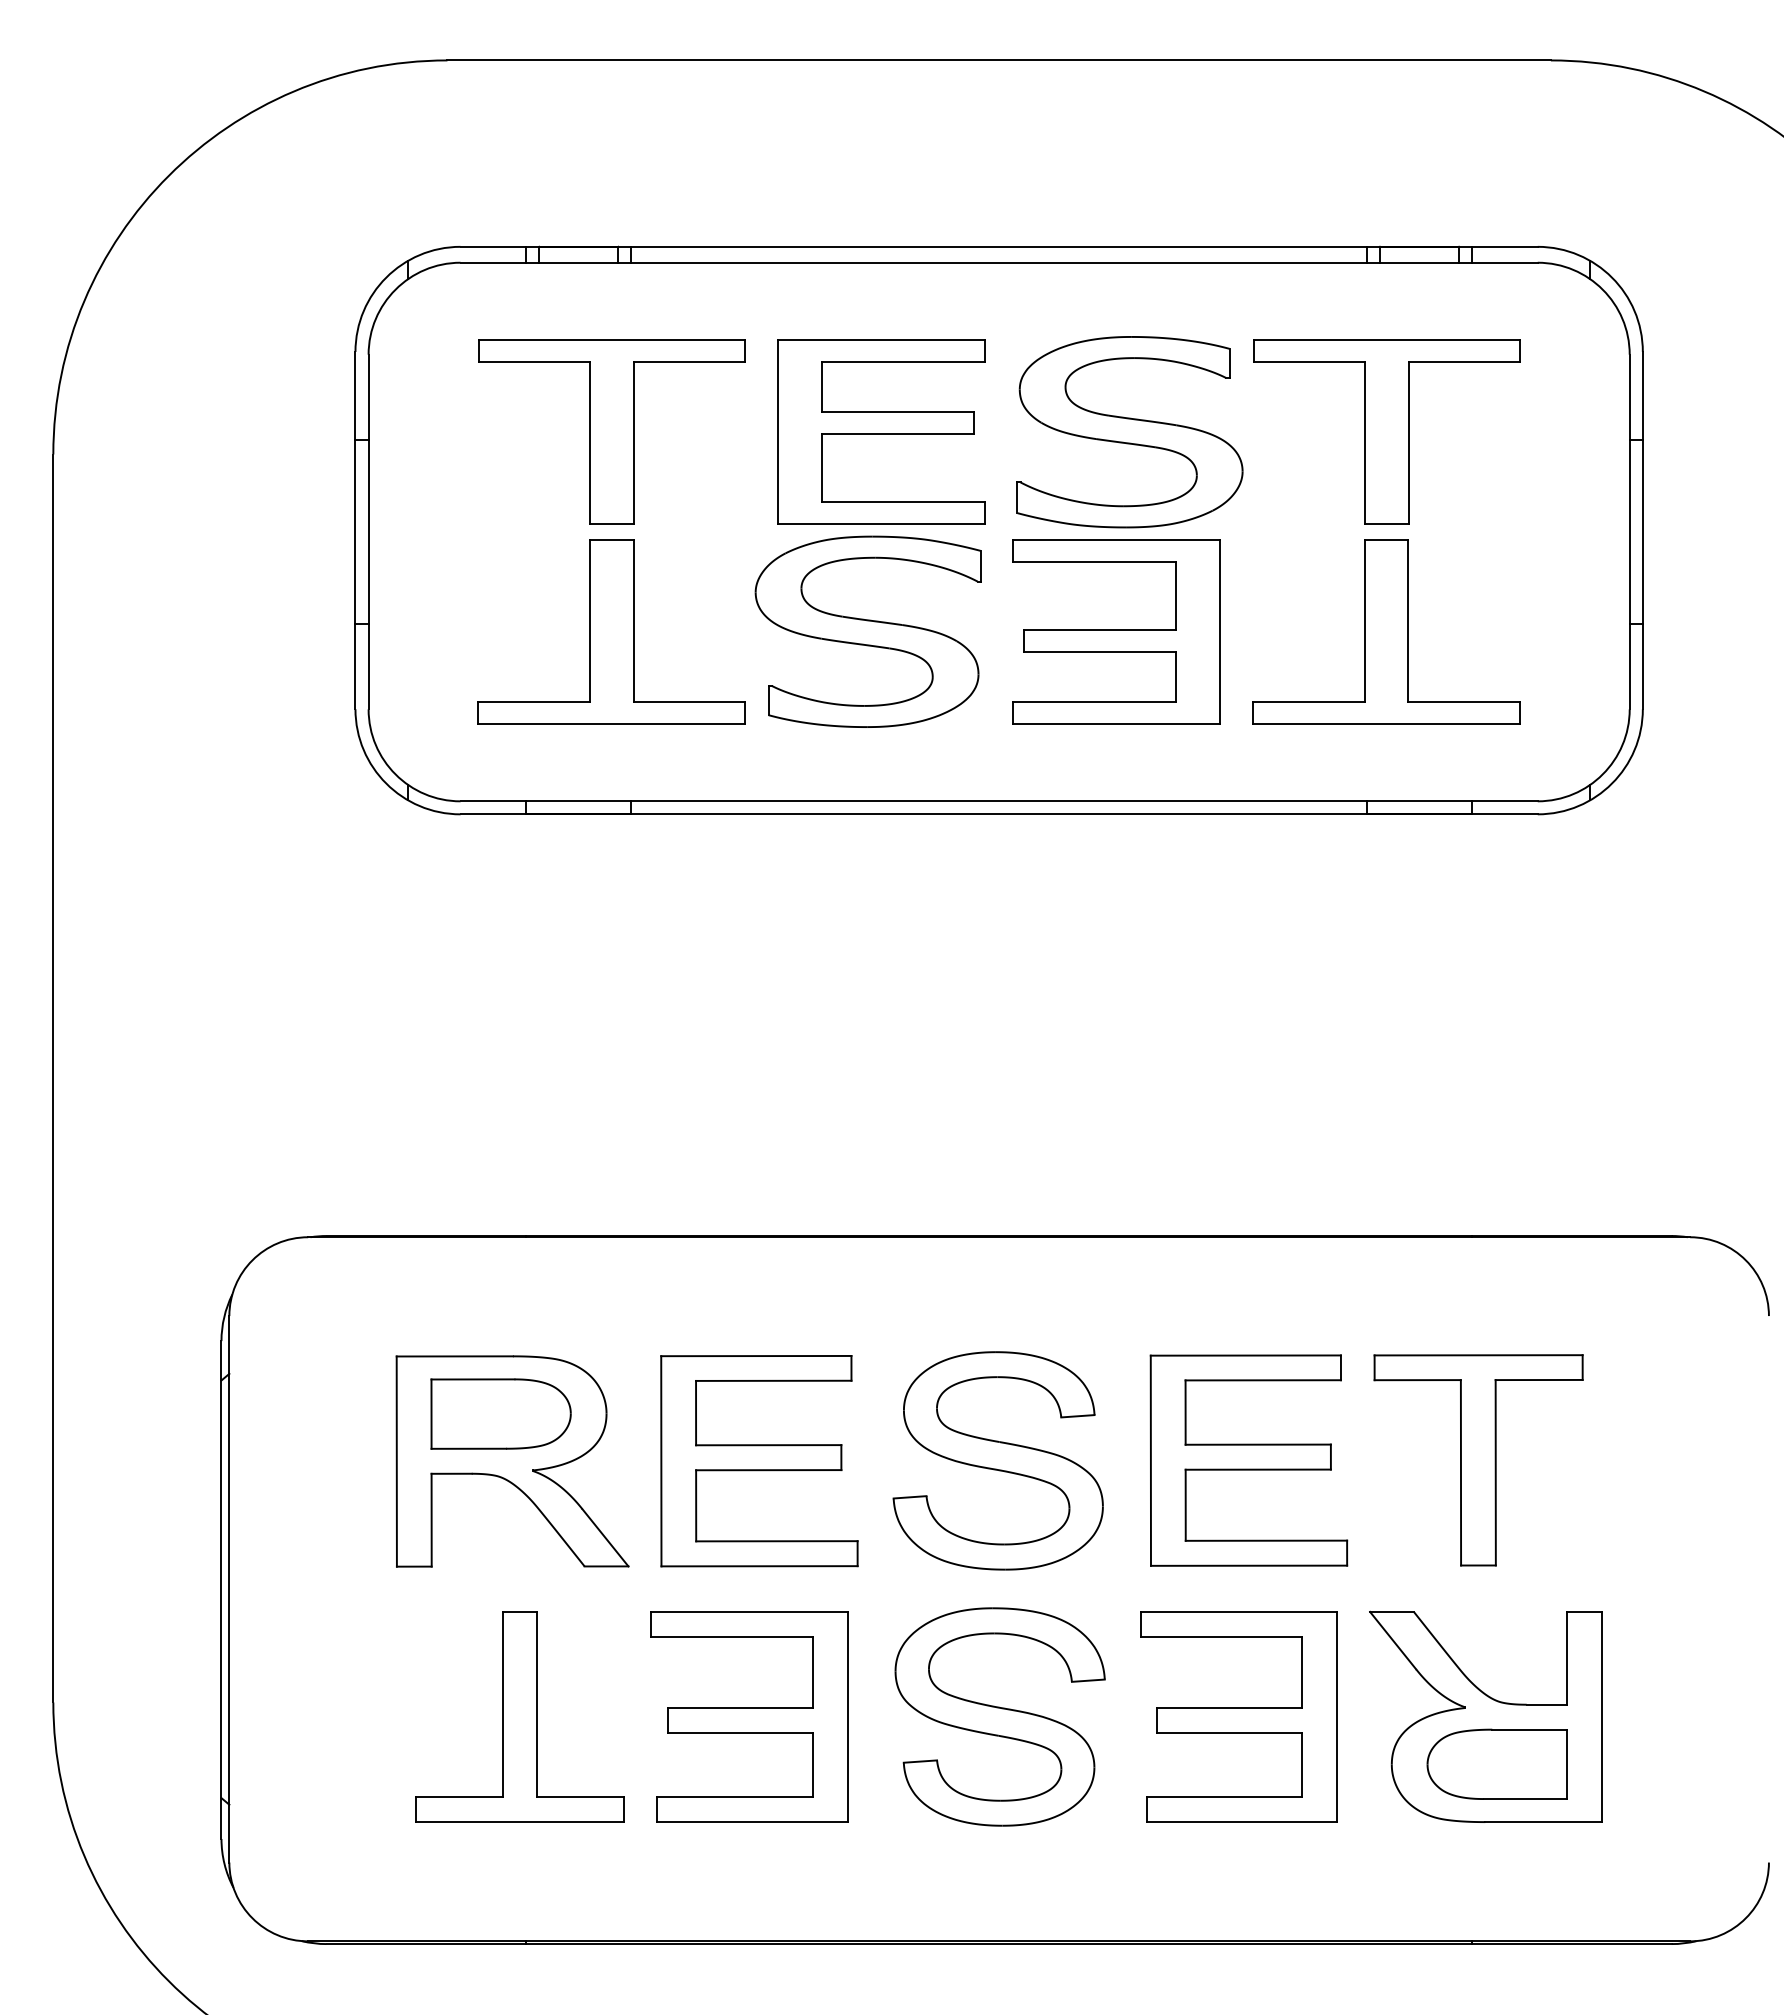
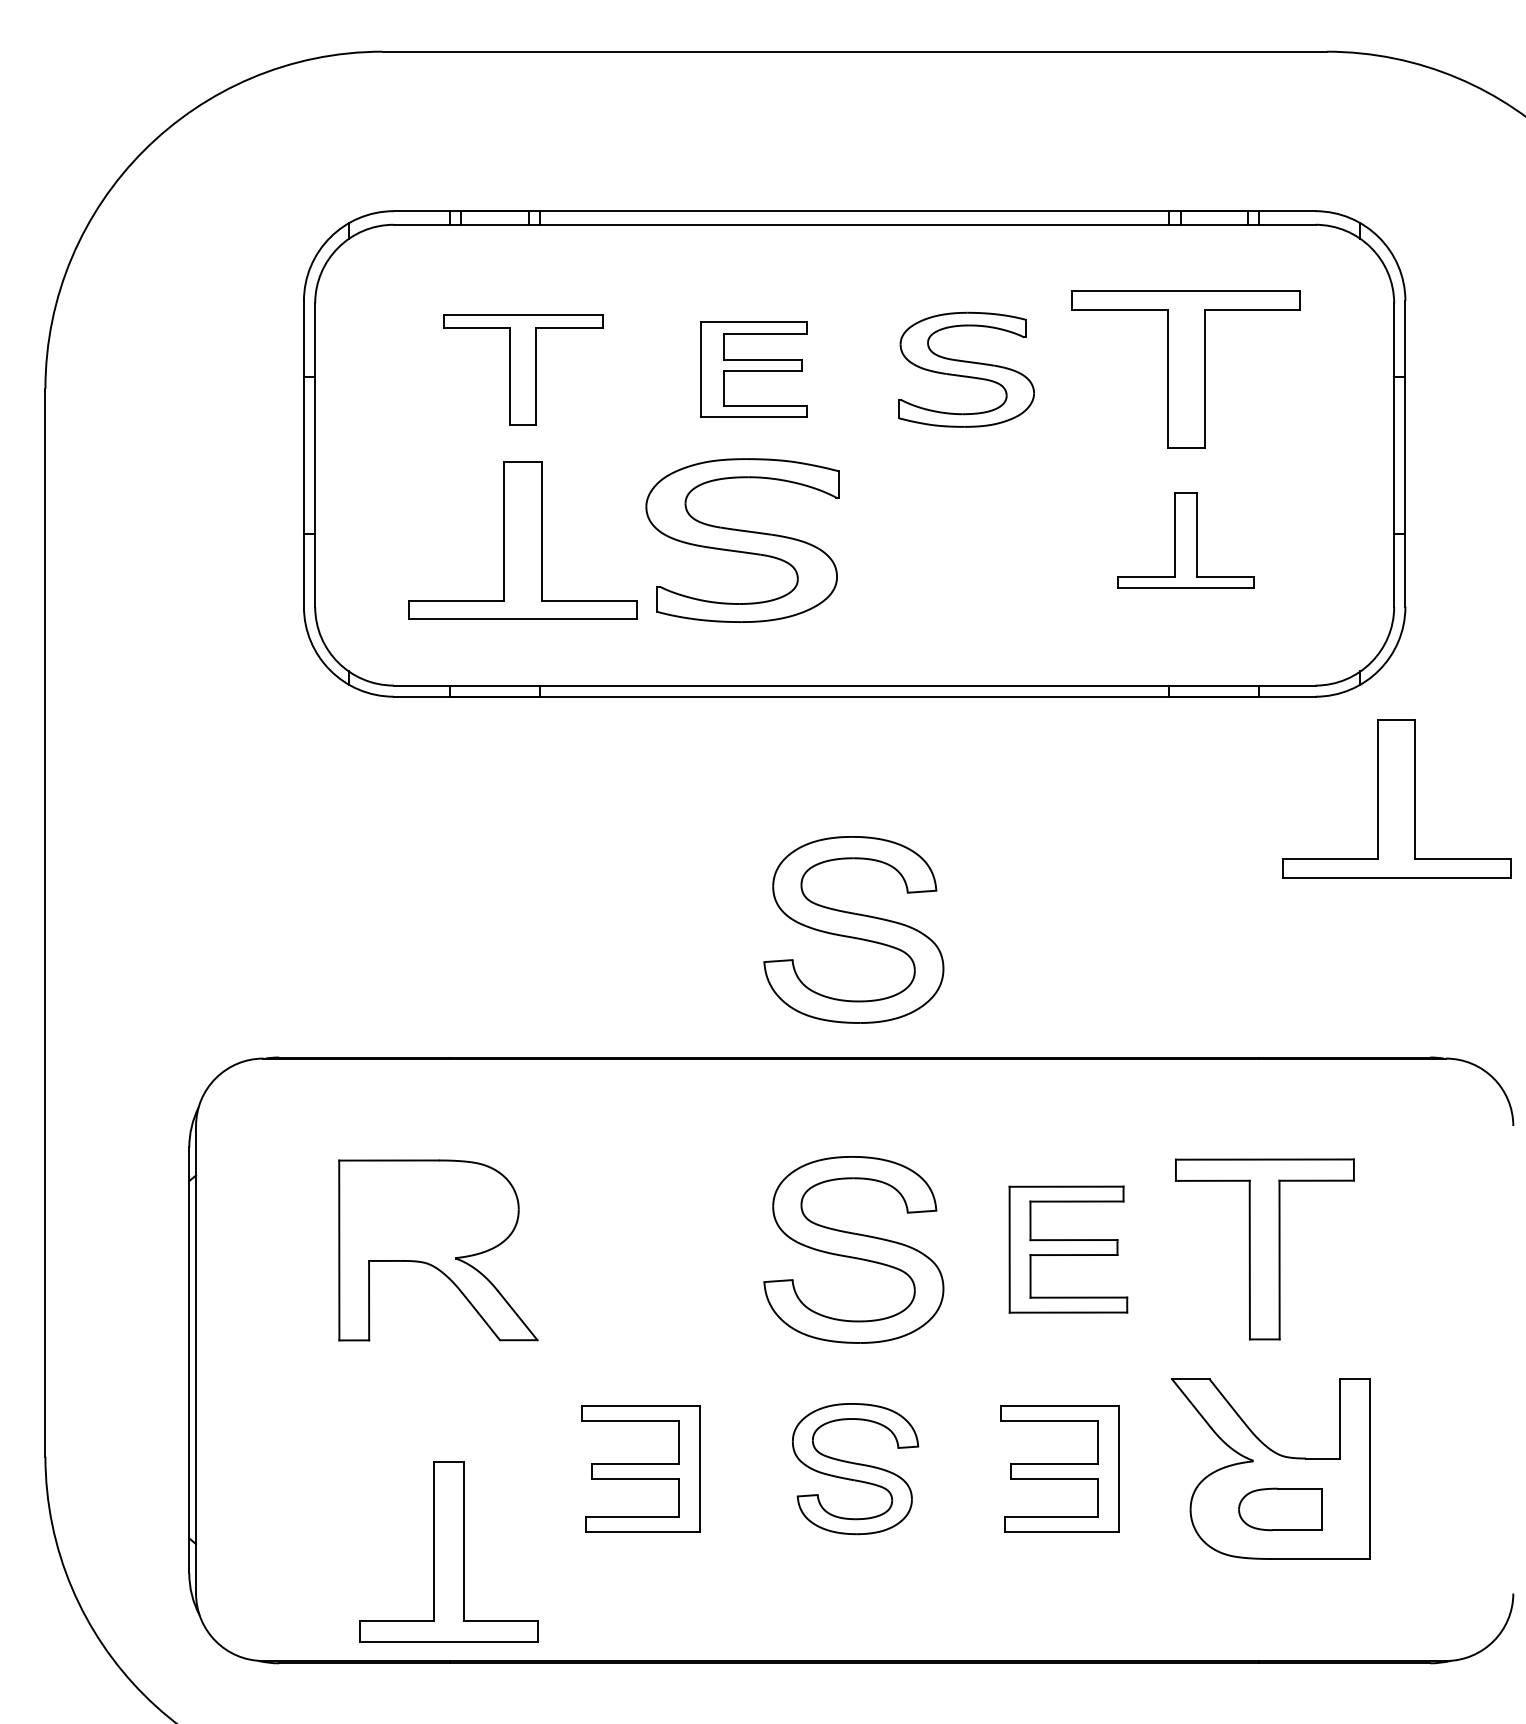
part: (611, 431) -> (523, 369), size x0.7
part: (881, 431) -> (754, 369), size x0.6
part: (1129, 432) -> (966, 370), size x0.7
part: (1116, 631) -> (955, 540), removed
part: (1386, 631) -> (1186, 540), size x0.6
part: (1632, 933) -> (1396, 798), added
part: (997, 1086) -> (853, 929), added
part: (500, 1413) -> (428, 1209), removed
part: (1248, 1460) -> (1068, 1249), size x0.7
part: (759, 1461) -> (649, 1250), removed
part: (519, 1716) -> (448, 1551), moved
part: (749, 1716) -> (641, 1468), size x0.7
part: (999, 1716) -> (854, 1468), size x0.7
part: (1238, 1716) -> (1059, 1468), size x0.7
part: (1496, 1763) -> (1280, 1508), size x0.7

